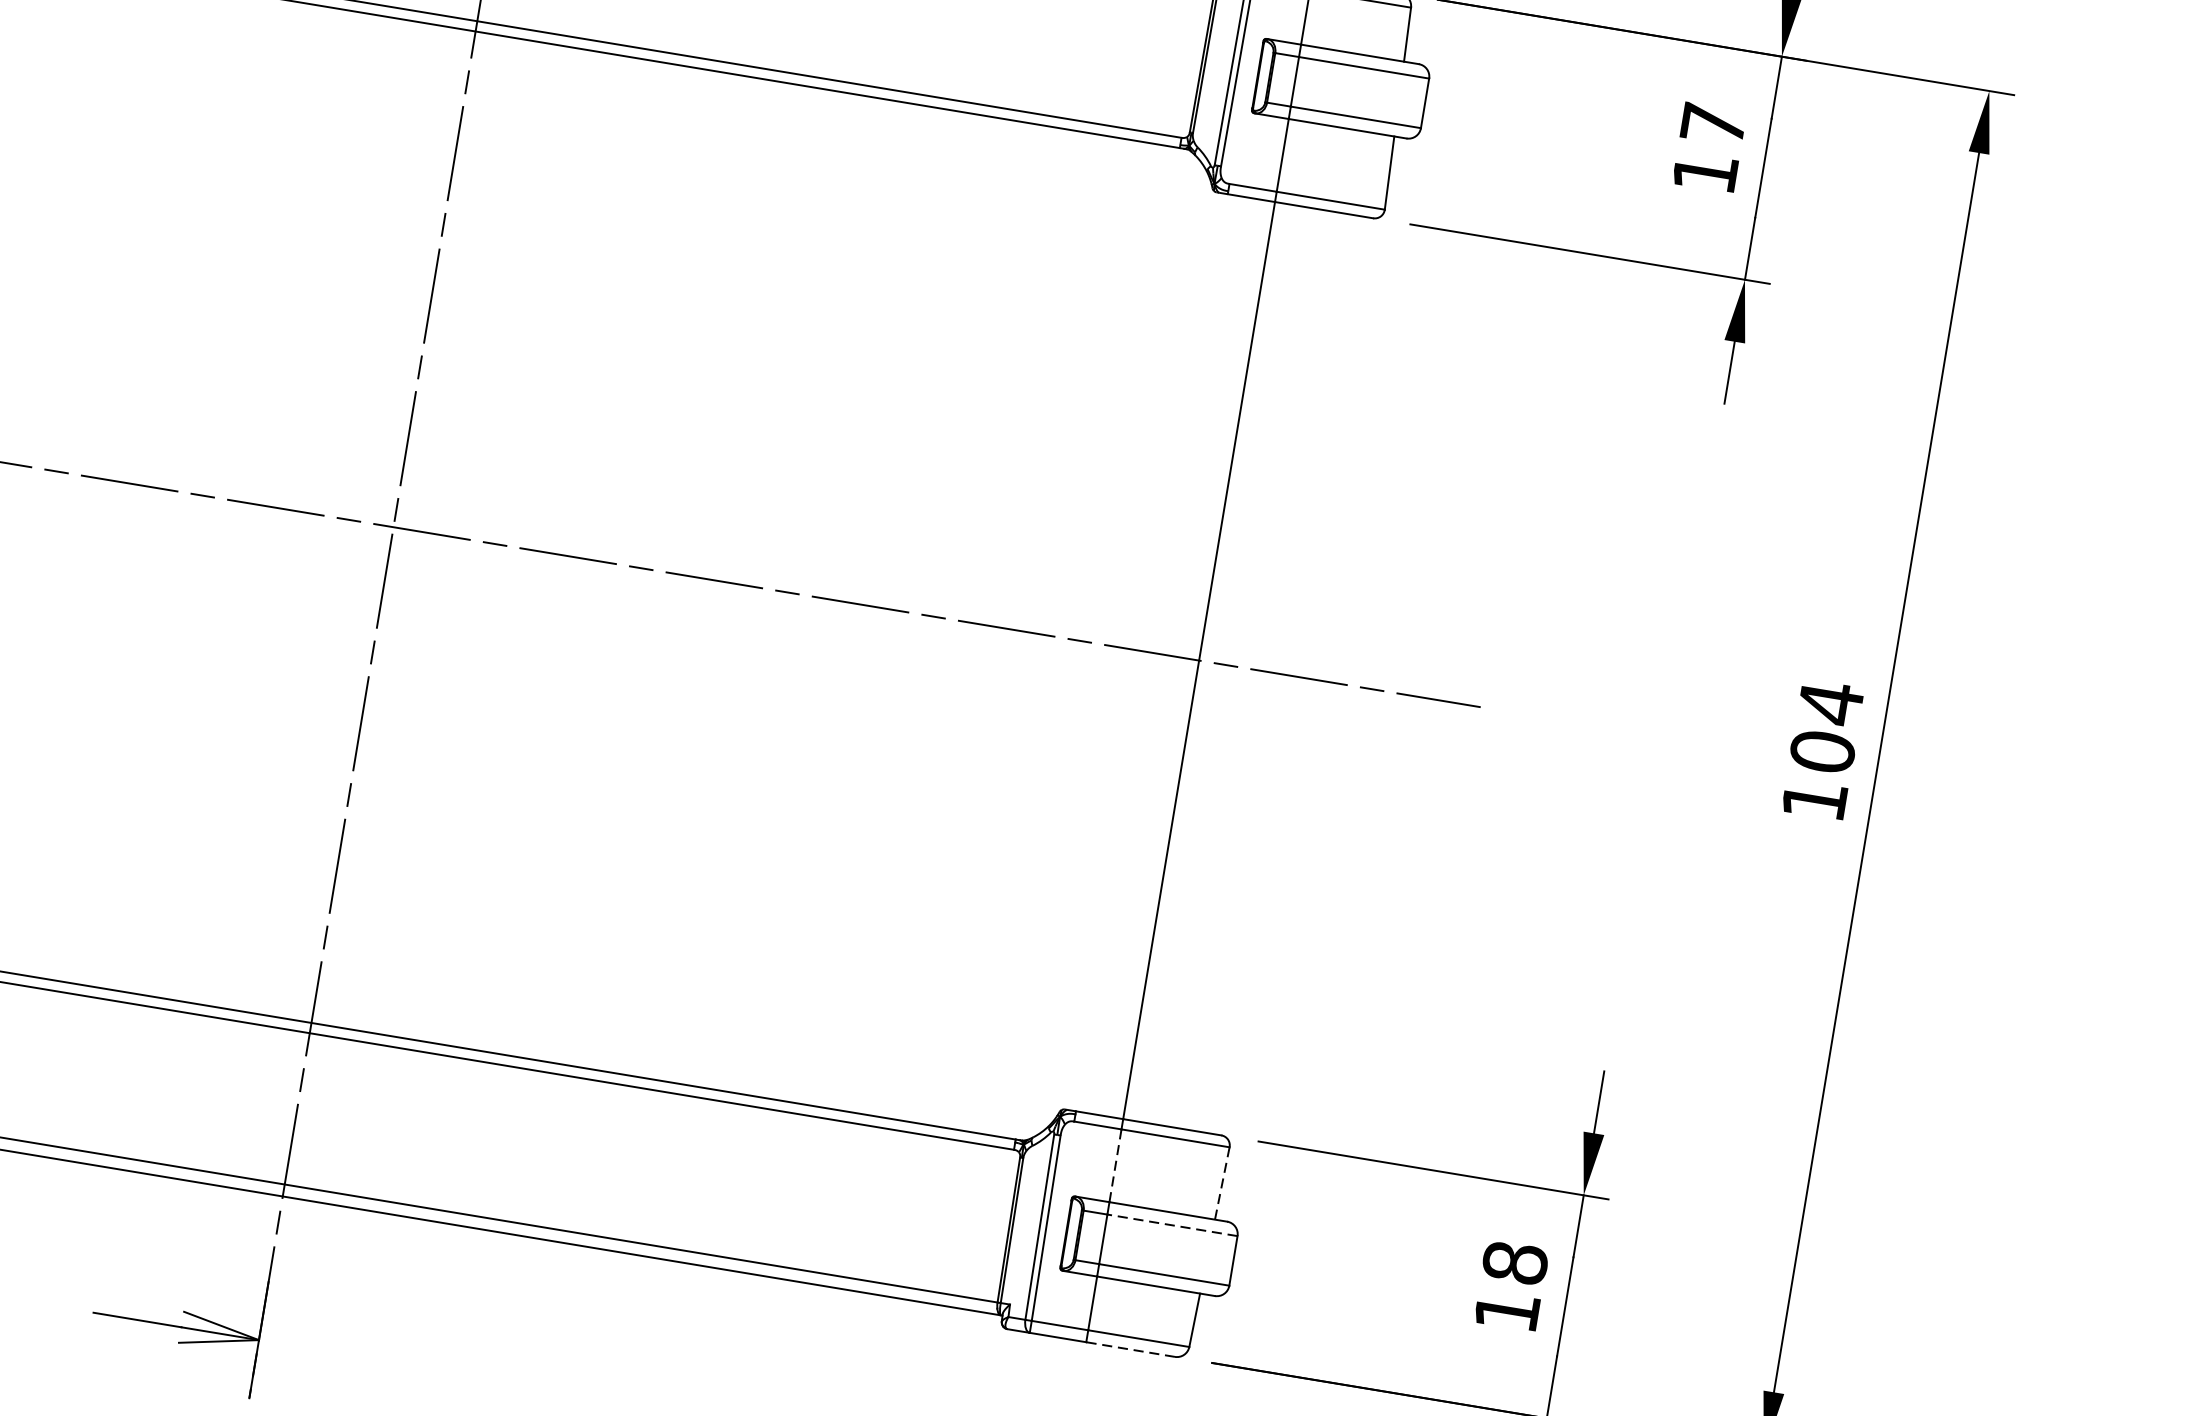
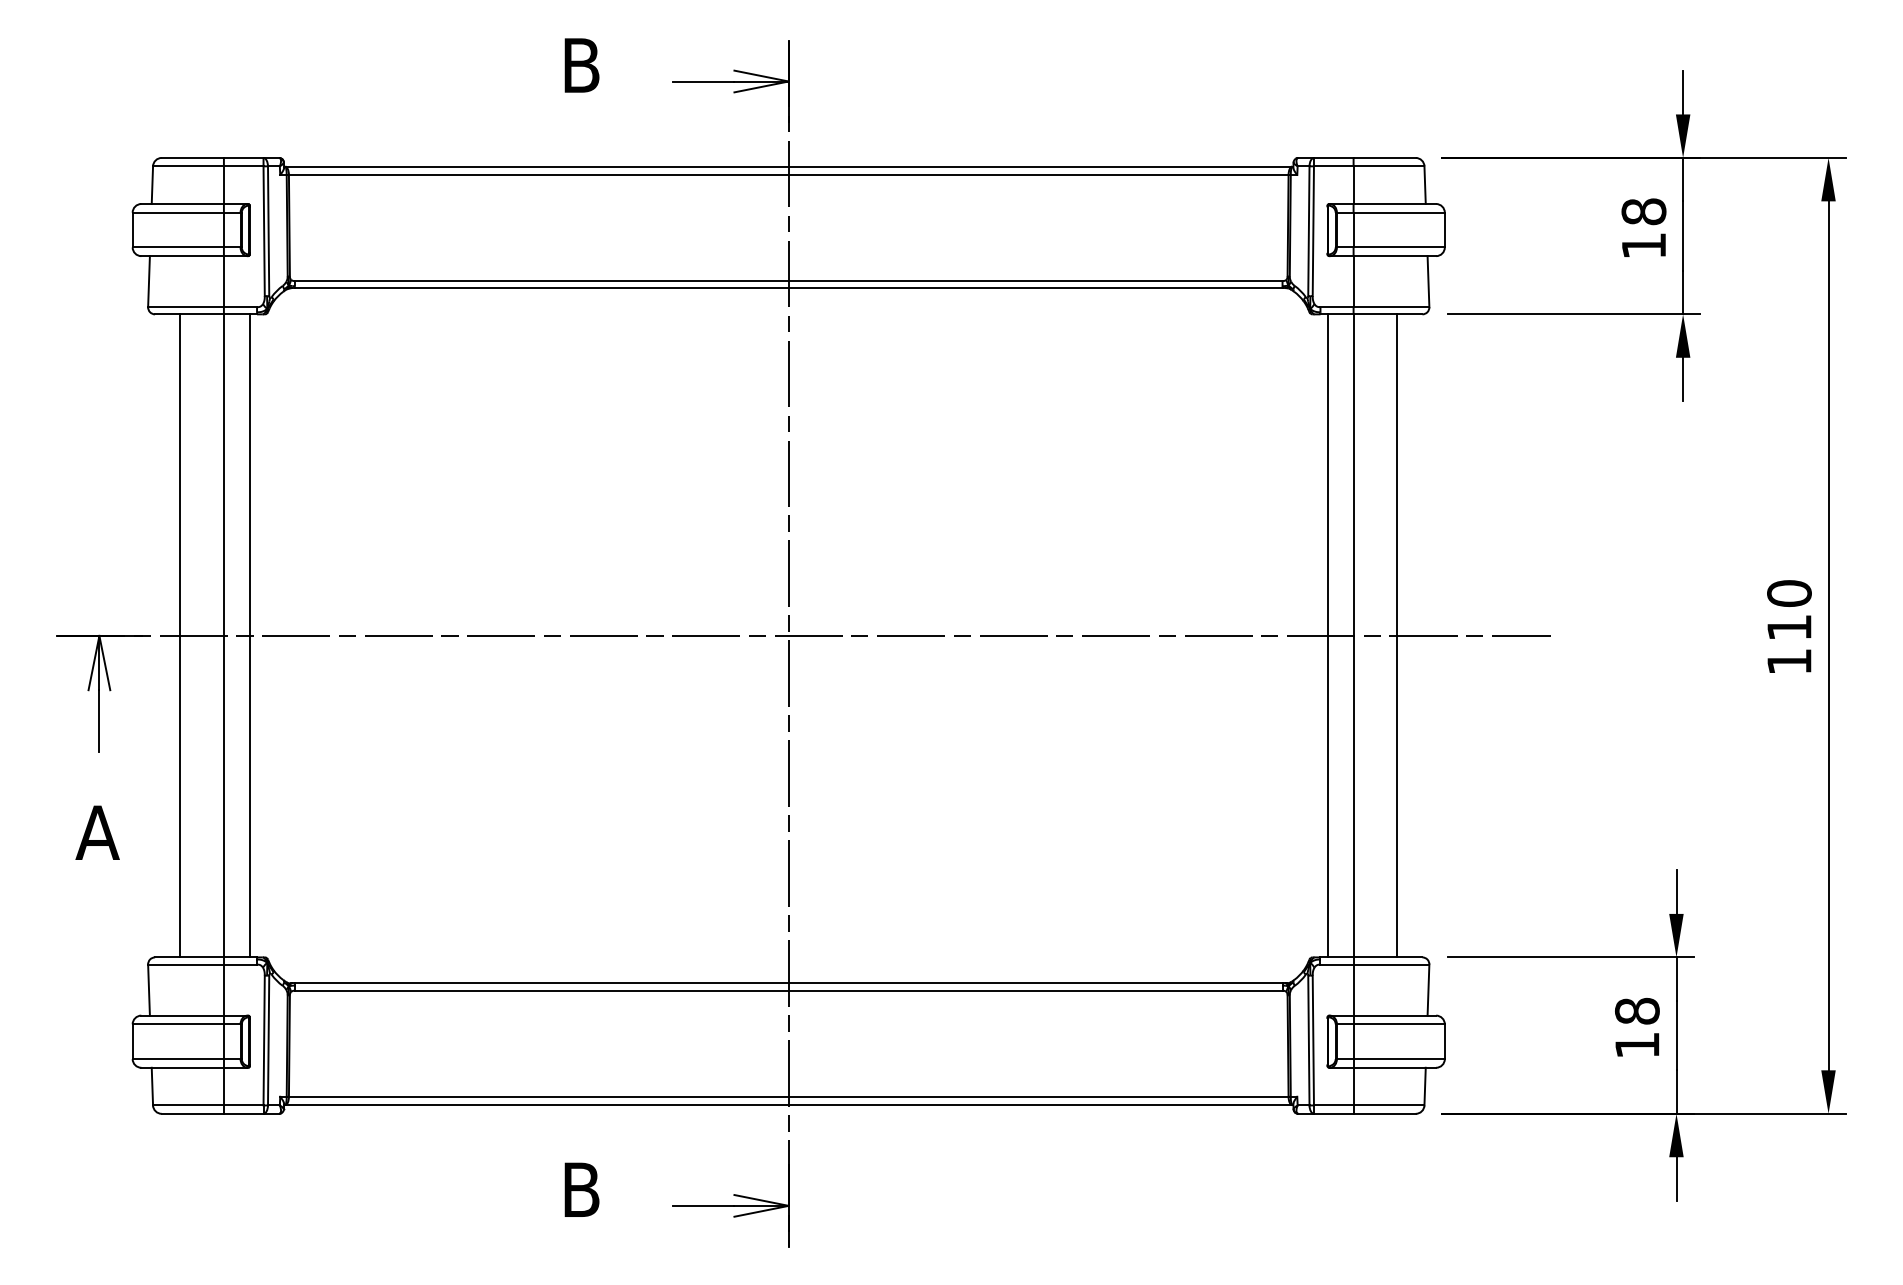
text: (1712, 123) -> (1643, 211), 17 -> 18
line: (1162, 653) -> (1327, 635), added
line: (1261, 670) -> (1397, 635), added
text: (1826, 727) -> (1789, 610), 104 -> 110
line: (1115, 1166) -> (1353, 990), dashed -> solid
line: (1222, 1184) -> (1428, 990), dashed -> solid
line: (1172, 1225) -> (1399, 1024), dashed -> solid
line: (1130, 1349) -> (1384, 1113), dashed -> solid

